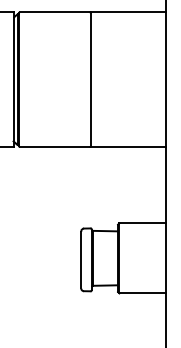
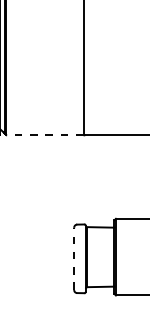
line: (54, 146) -> (44, 134), solid -> dashed
line: (81, 259) -> (74, 258), solid -> dashed

